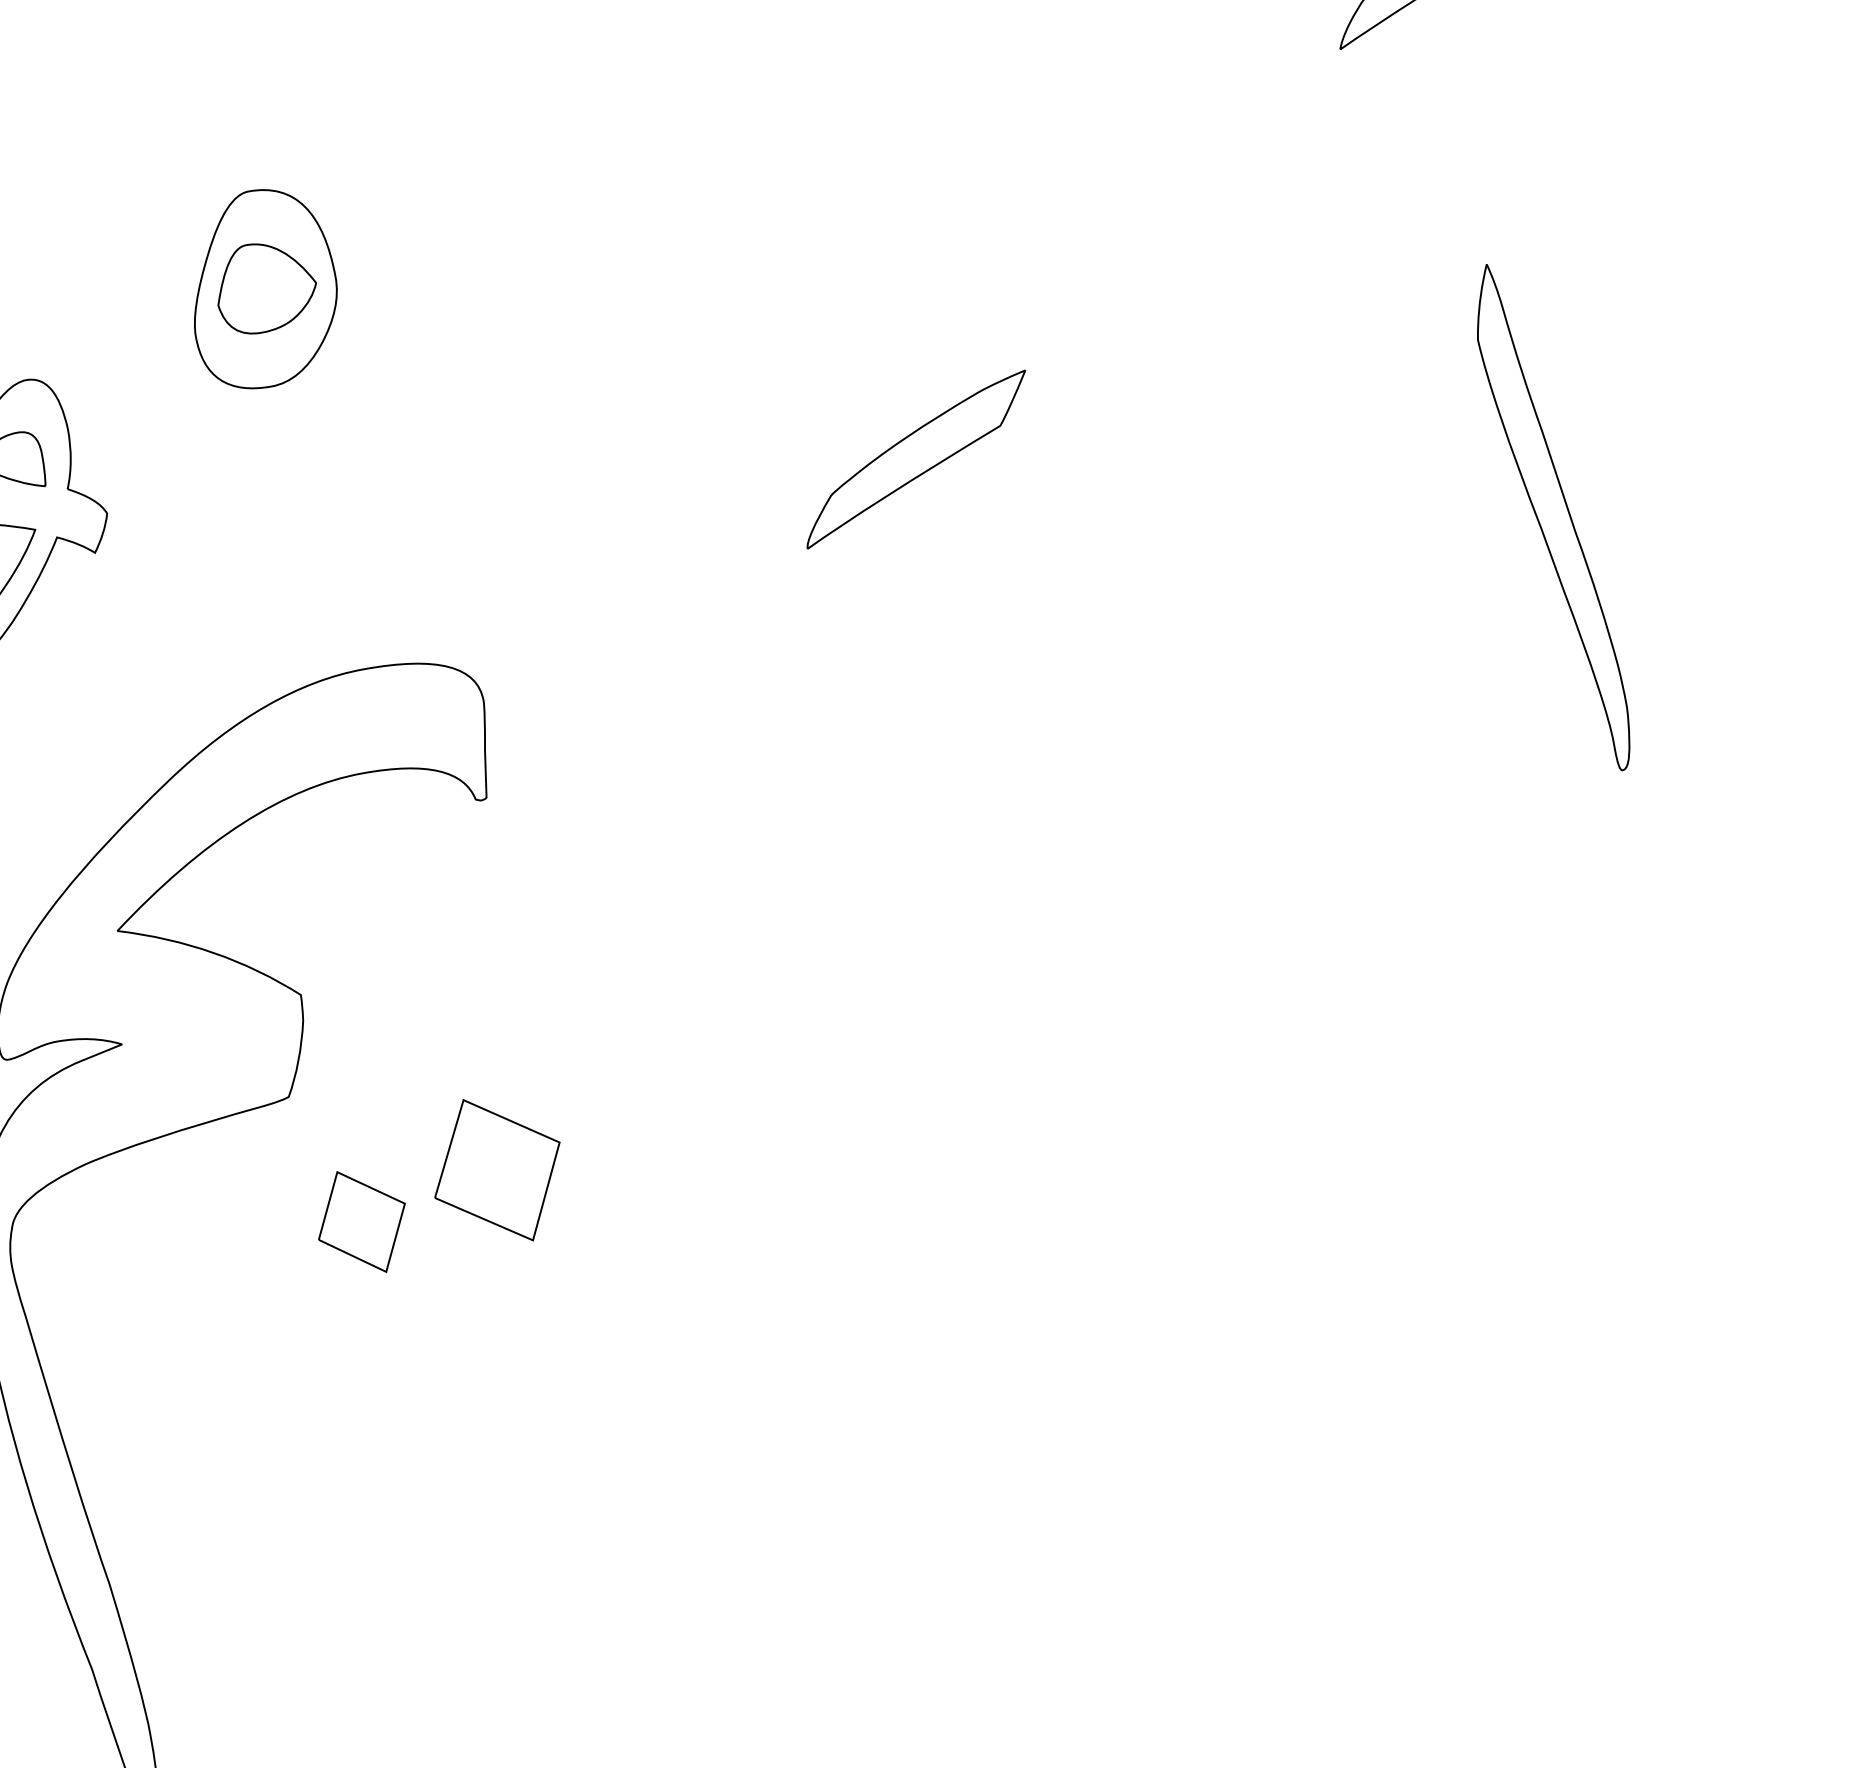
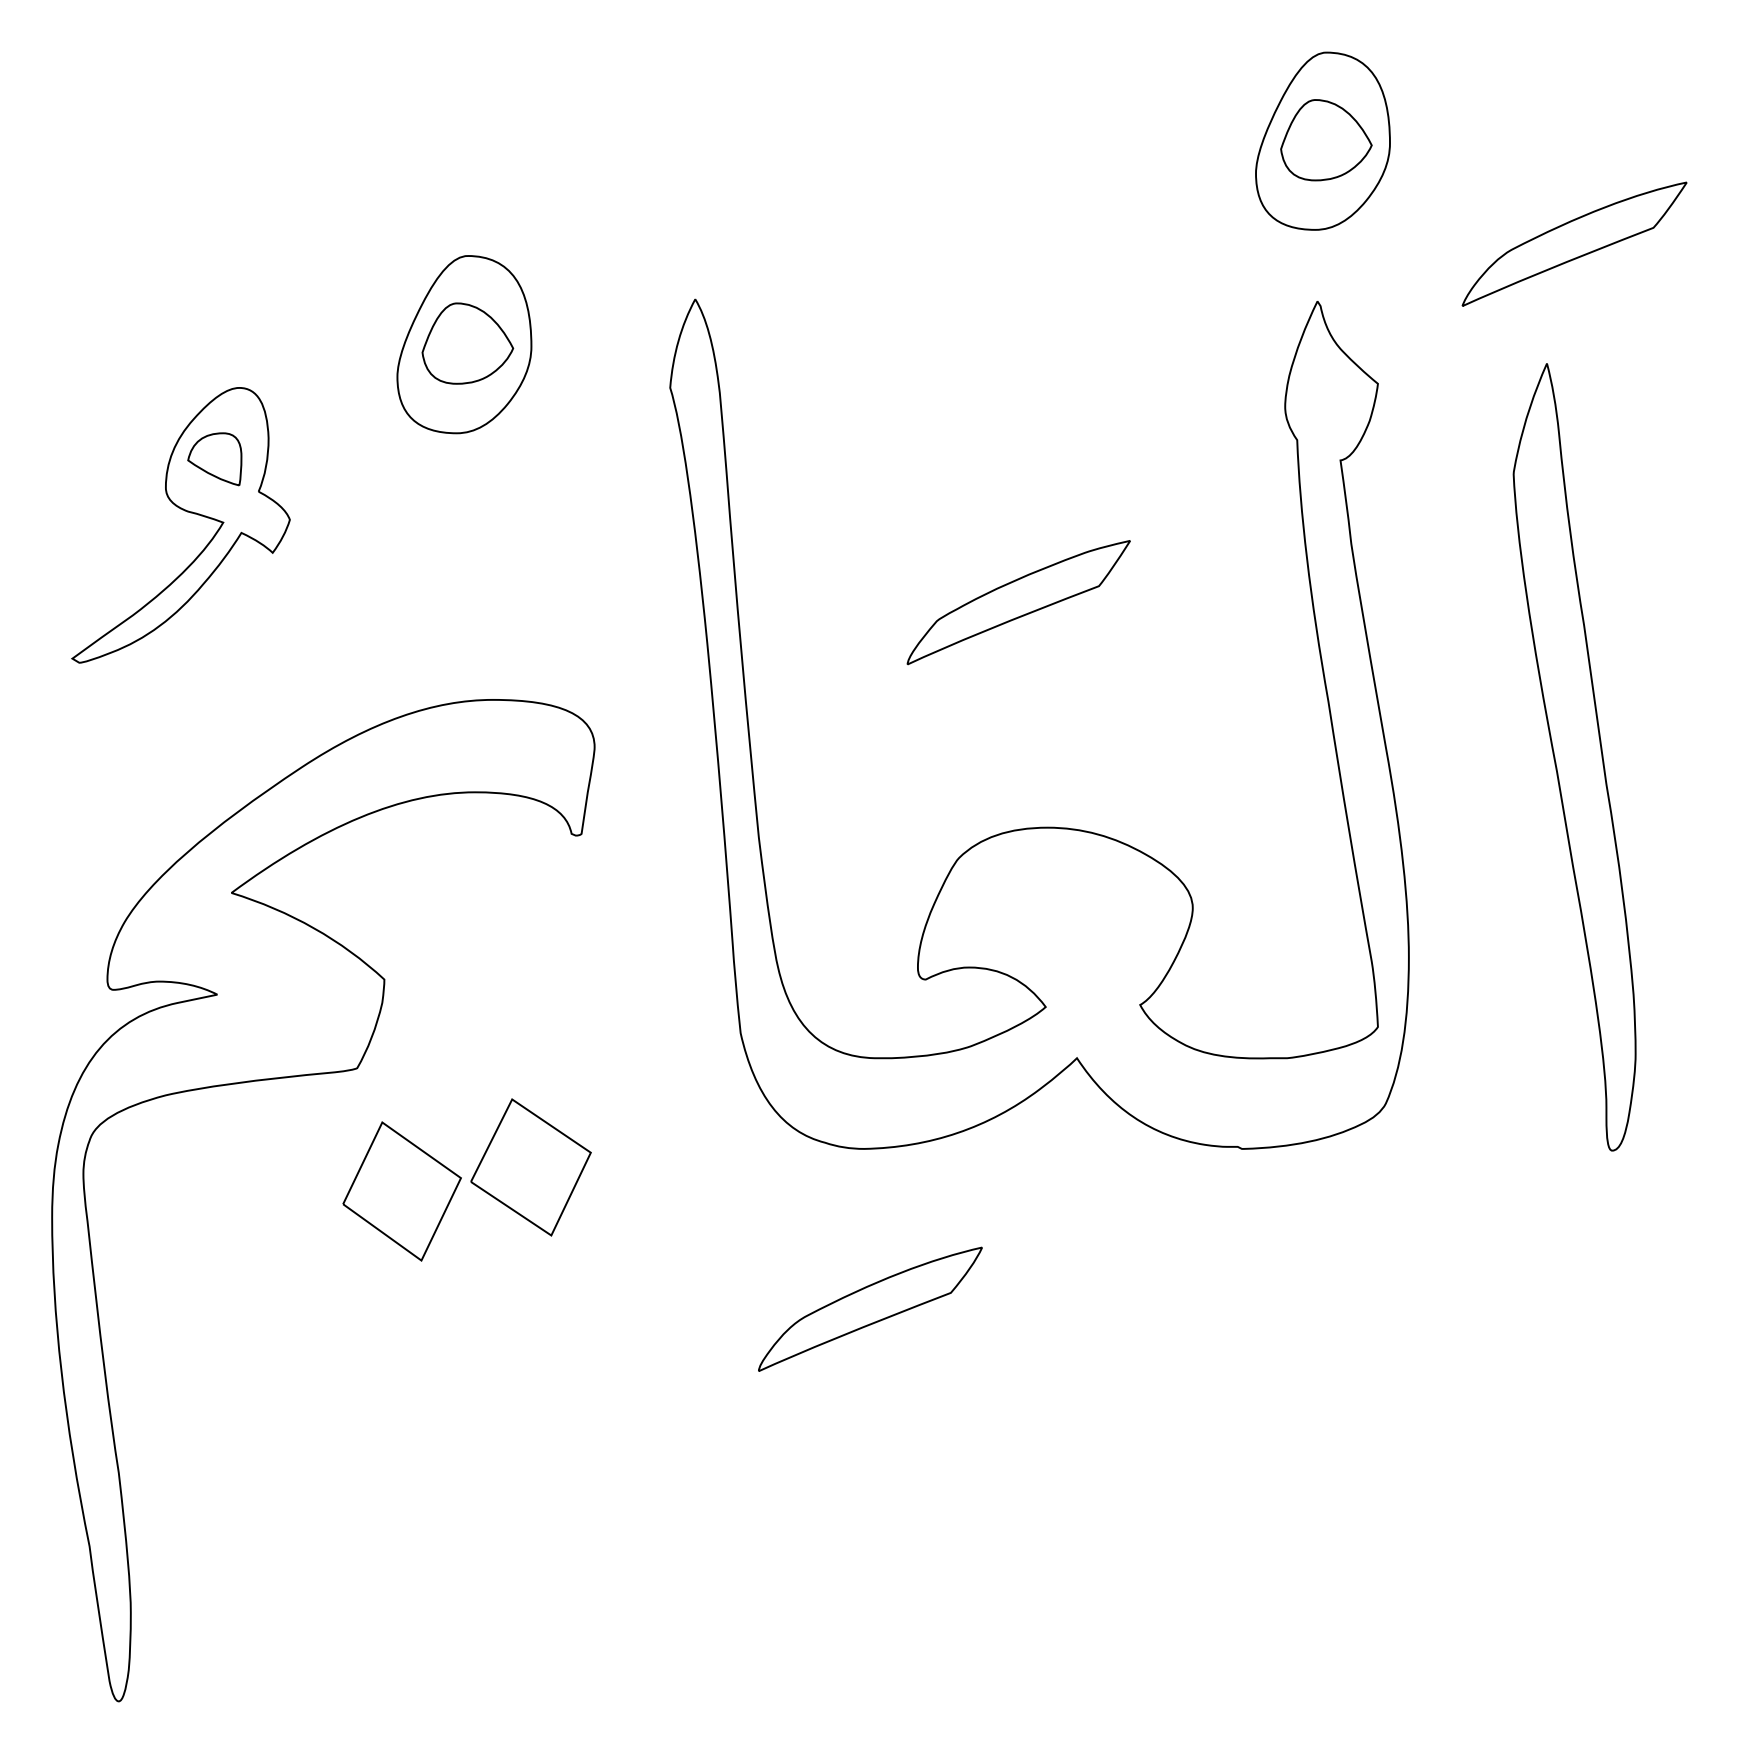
part: (1551, 518) -> (1574, 757), size x1.67
part: (984, 698) -> (1040, 826), added
part: (361, 1222) -> (401, 1191), size x1.43
part: (894, 1256) -> (870, 1308), added

